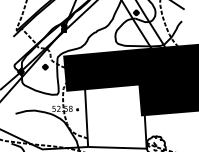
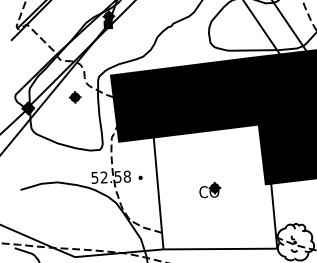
part: (112, 117) -> (208, 190), added

